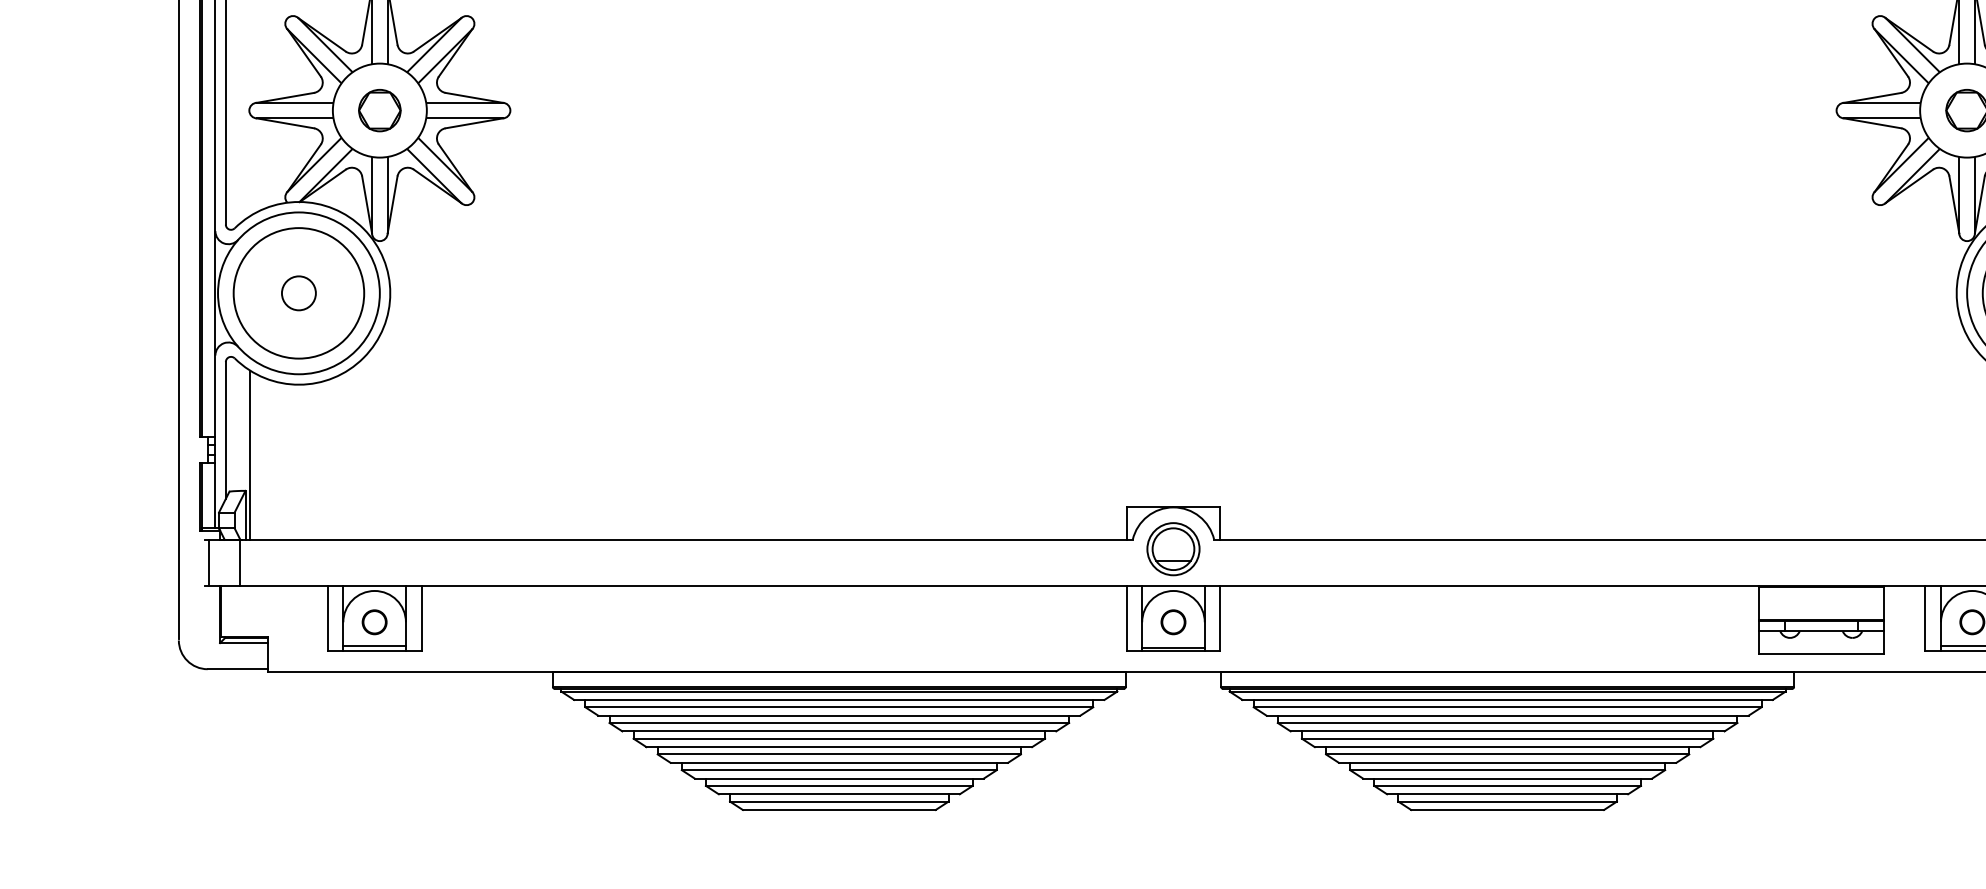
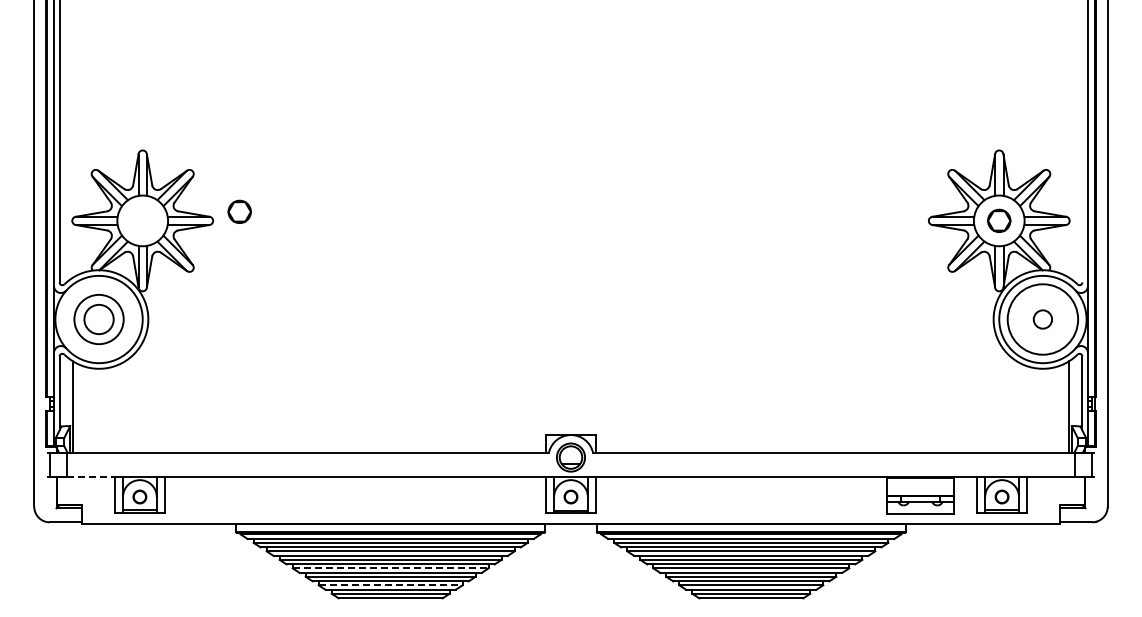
part: (379, 109) -> (239, 211), moved
circle: (297, 293) -> (98, 319), size x0.7
circle: (297, 293) -> (98, 319), size x1.6
line: (283, 586) -> (90, 477), solid -> dashed
line: (840, 754) -> (391, 568), solid -> dashed
line: (839, 786) -> (390, 585), solid -> dashed

